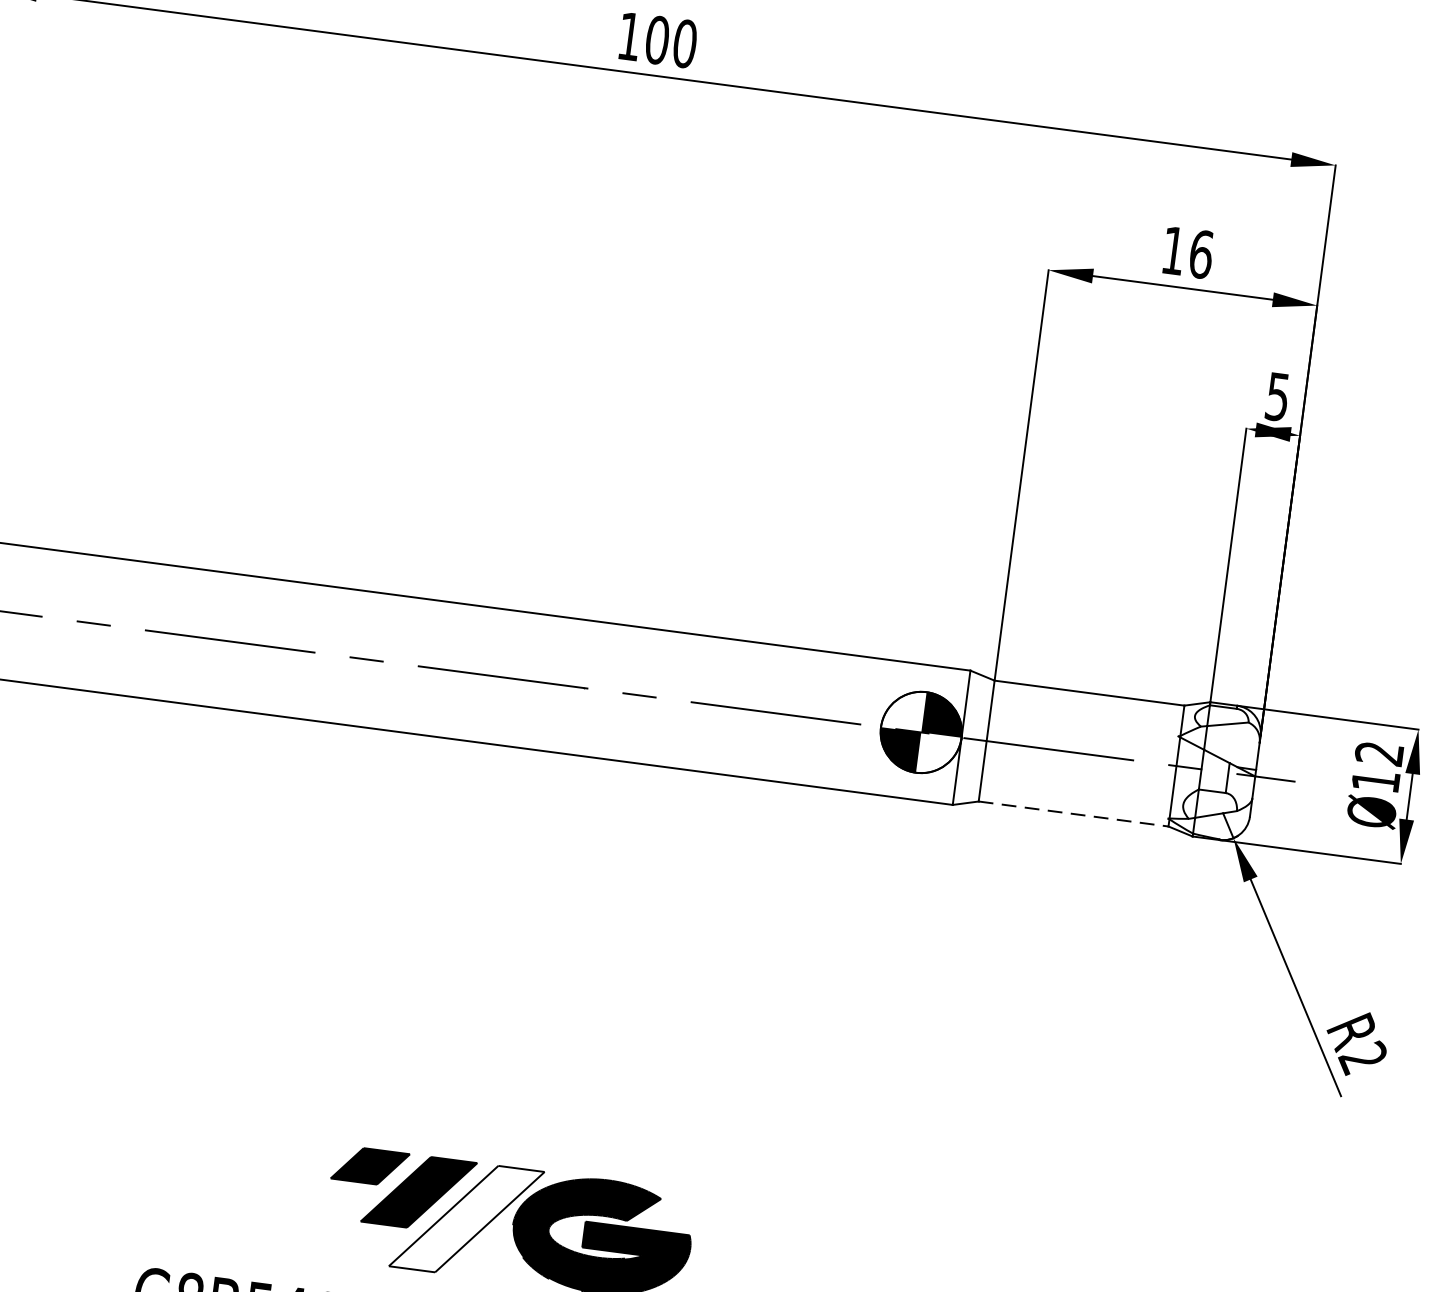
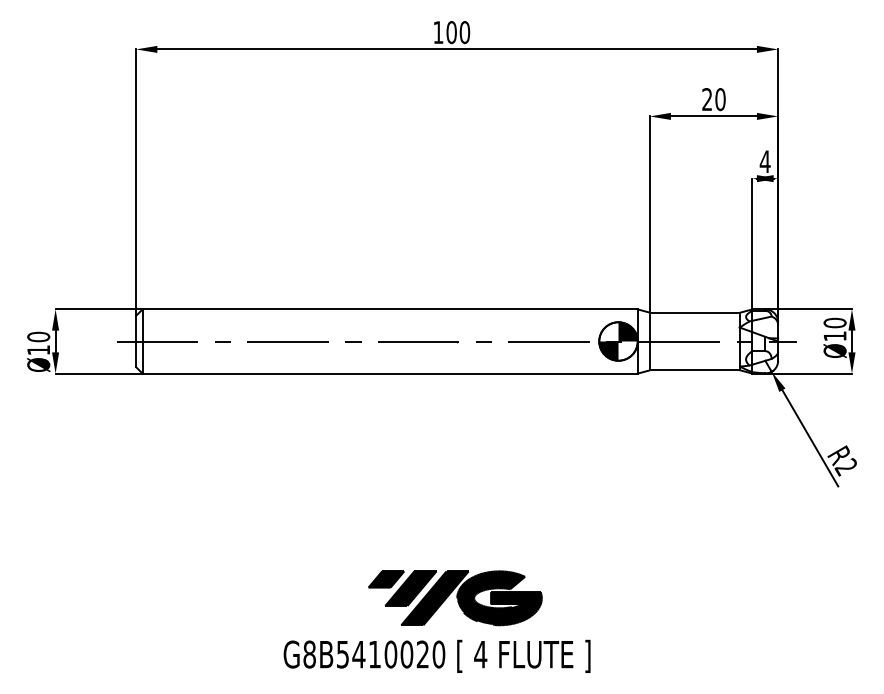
text: (1186, 252) -> (713, 99), 16 -> 20
text: (1276, 396) -> (764, 161), 5 -> 4
text: (1378, 752) -> (834, 322), Ø12 -> Ø10
line: (1074, 814) -> (695, 370), dashed -> solid
fill: (465, 1219) -> (434, 598), added

